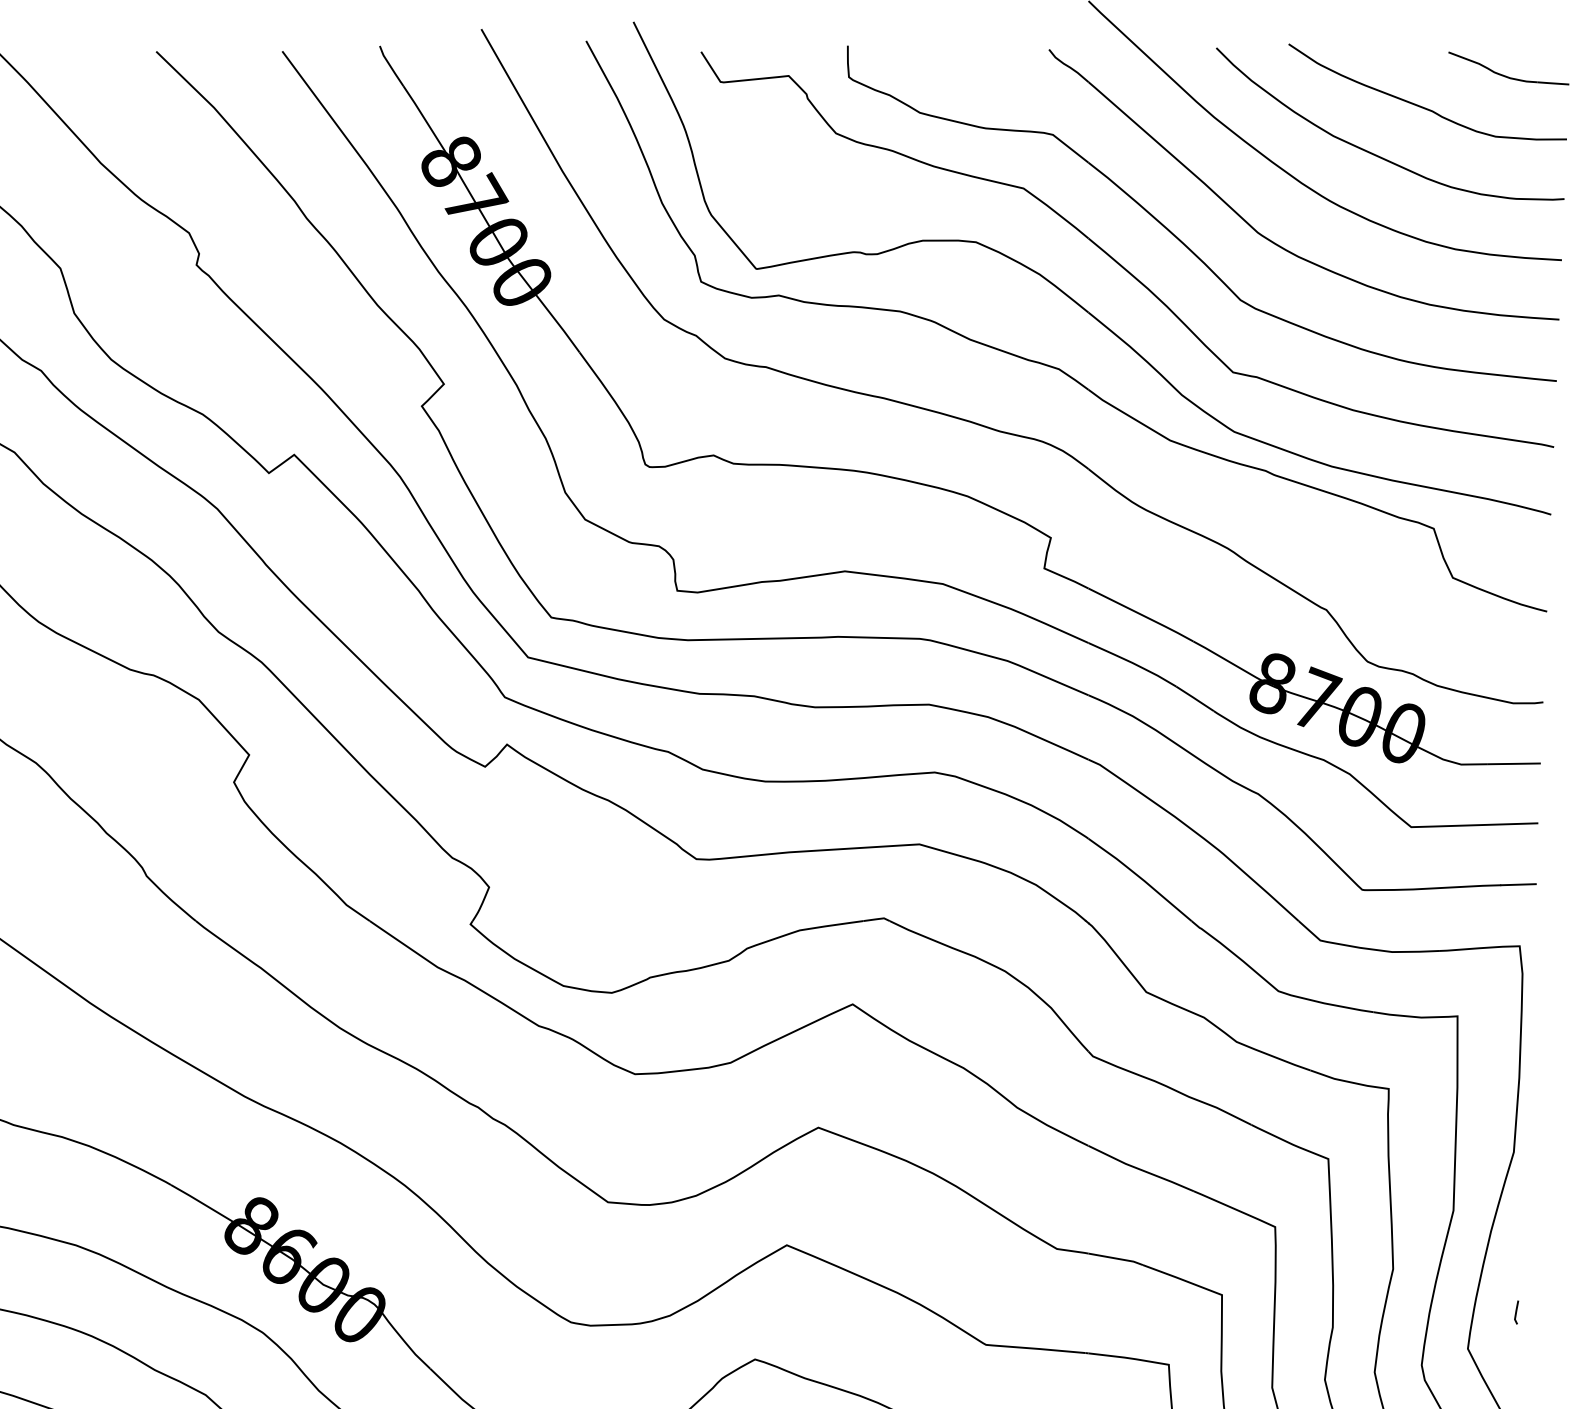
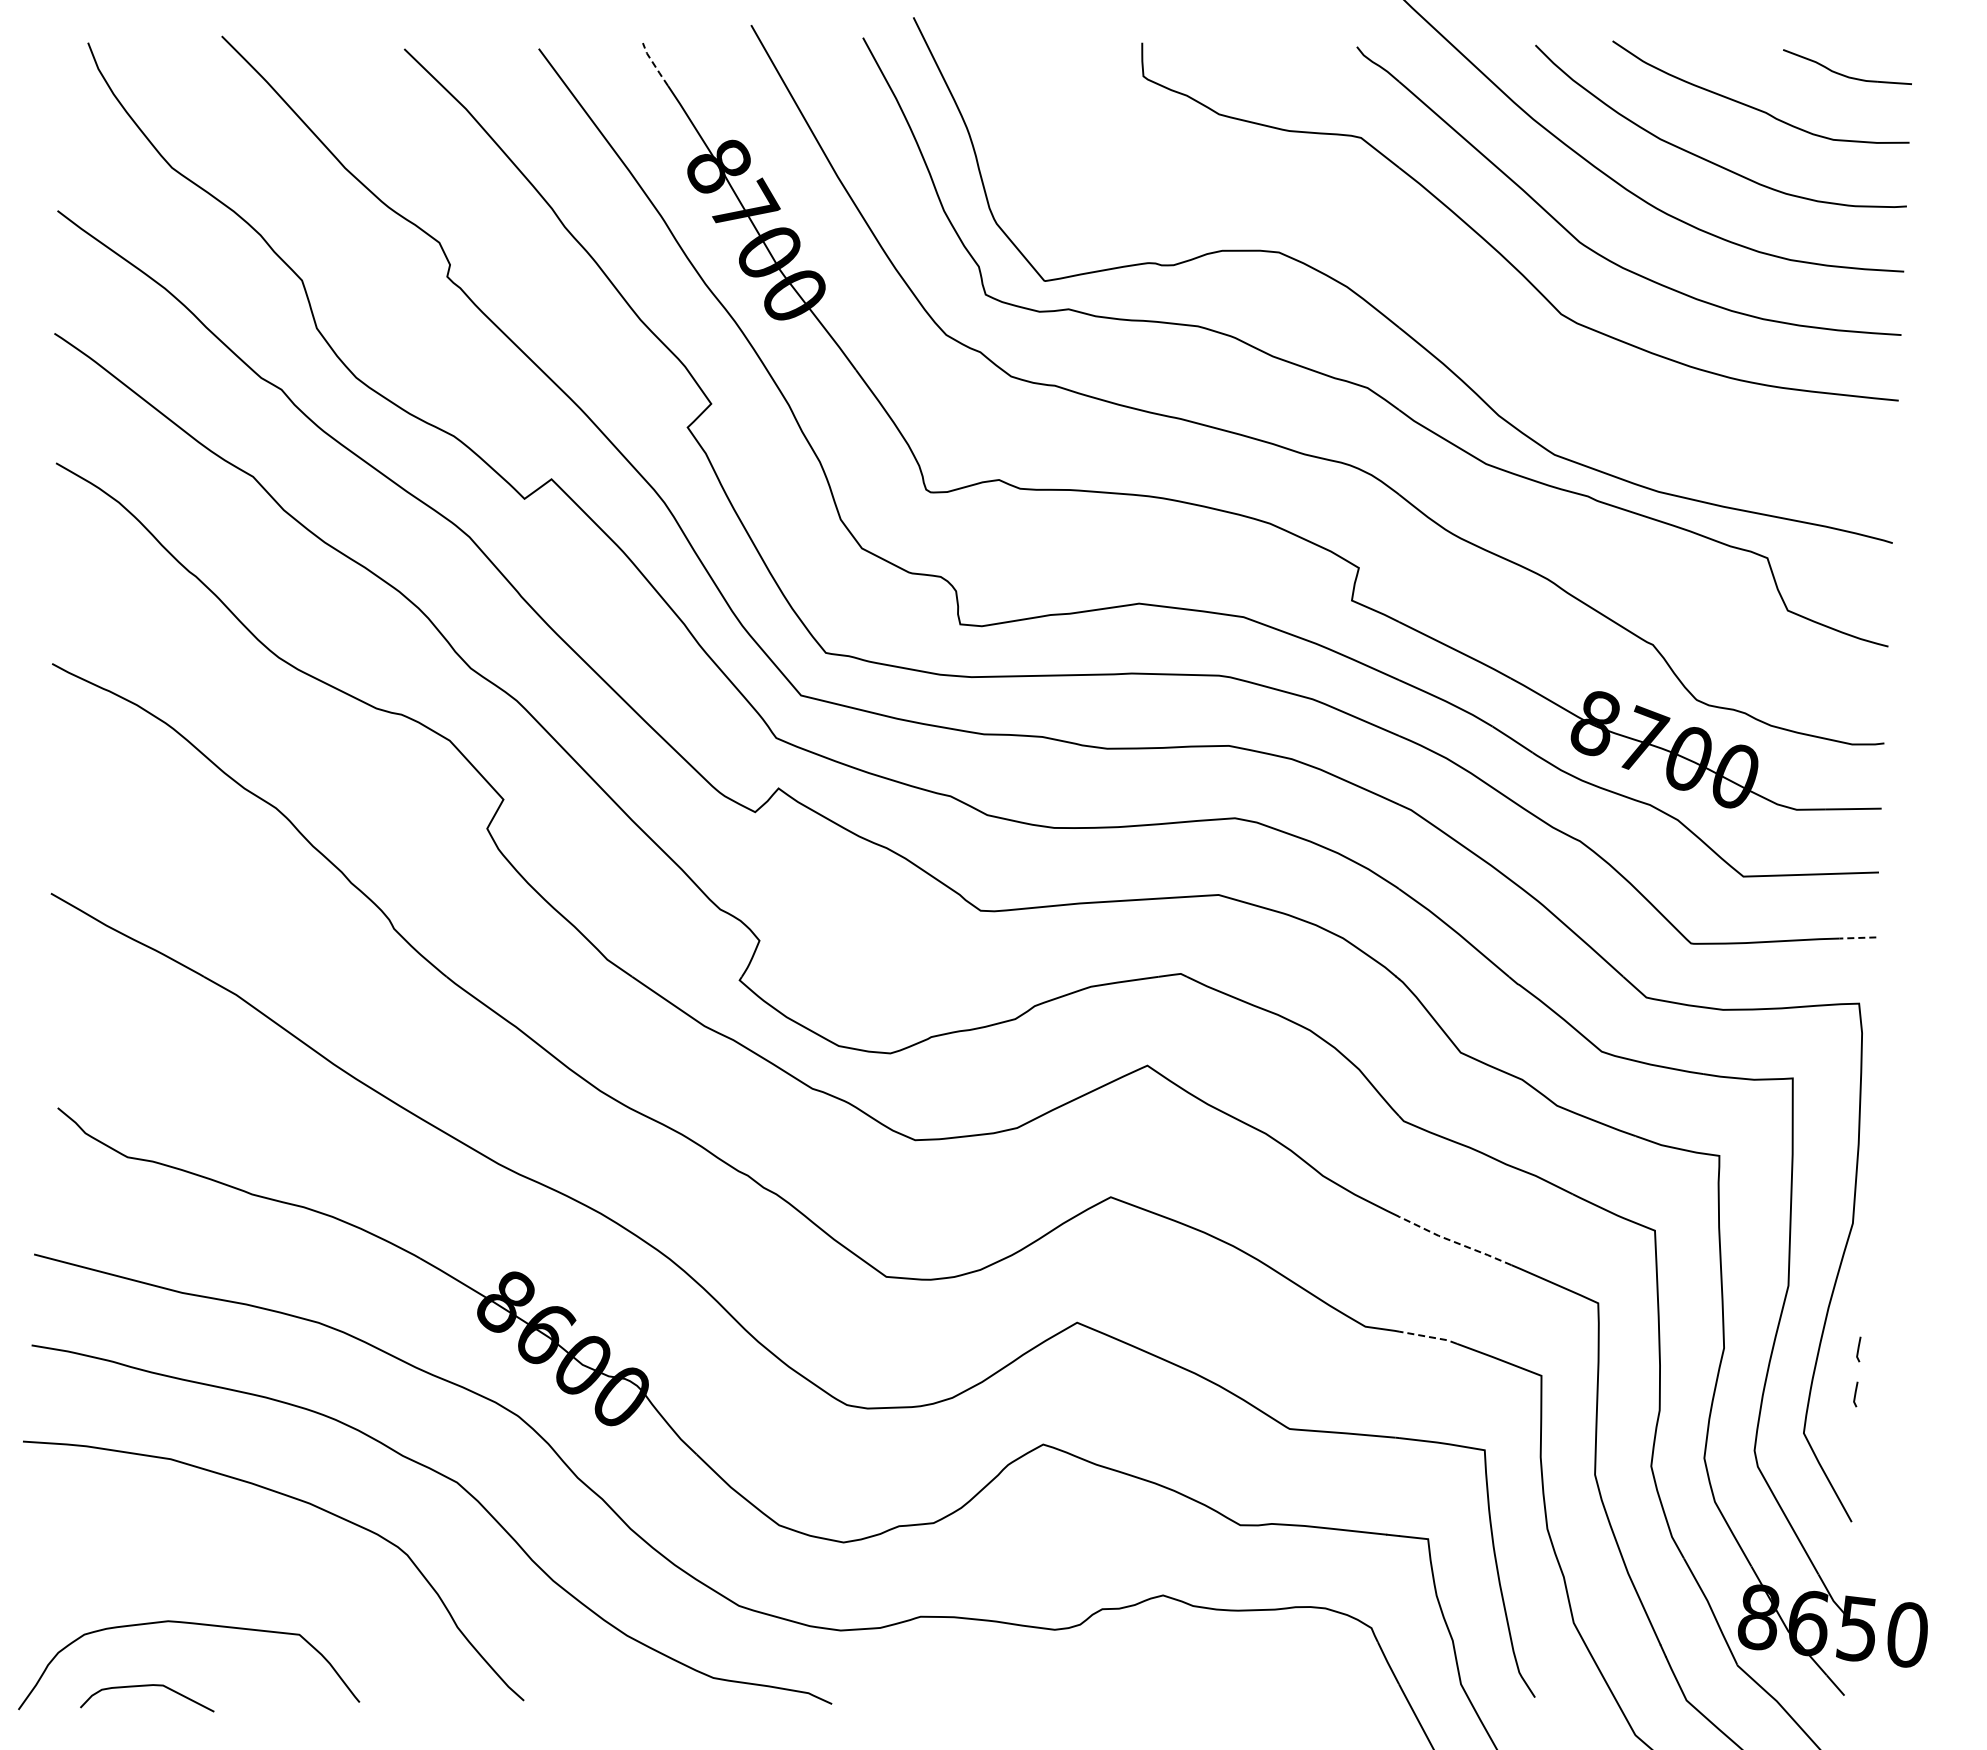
line: (390, 66) -> (654, 64), solid -> dashed
part: (1116, 260) -> (1428, 271), removed
line: (1518, 885) -> (1857, 938), solid -> dashed
line: (1140, 1170) -> (1454, 1242), solid -> dashed
line: (1116, 1258) -> (1428, 1336), solid -> dashed
line: (1519, 1270) -> (1858, 1349), added

